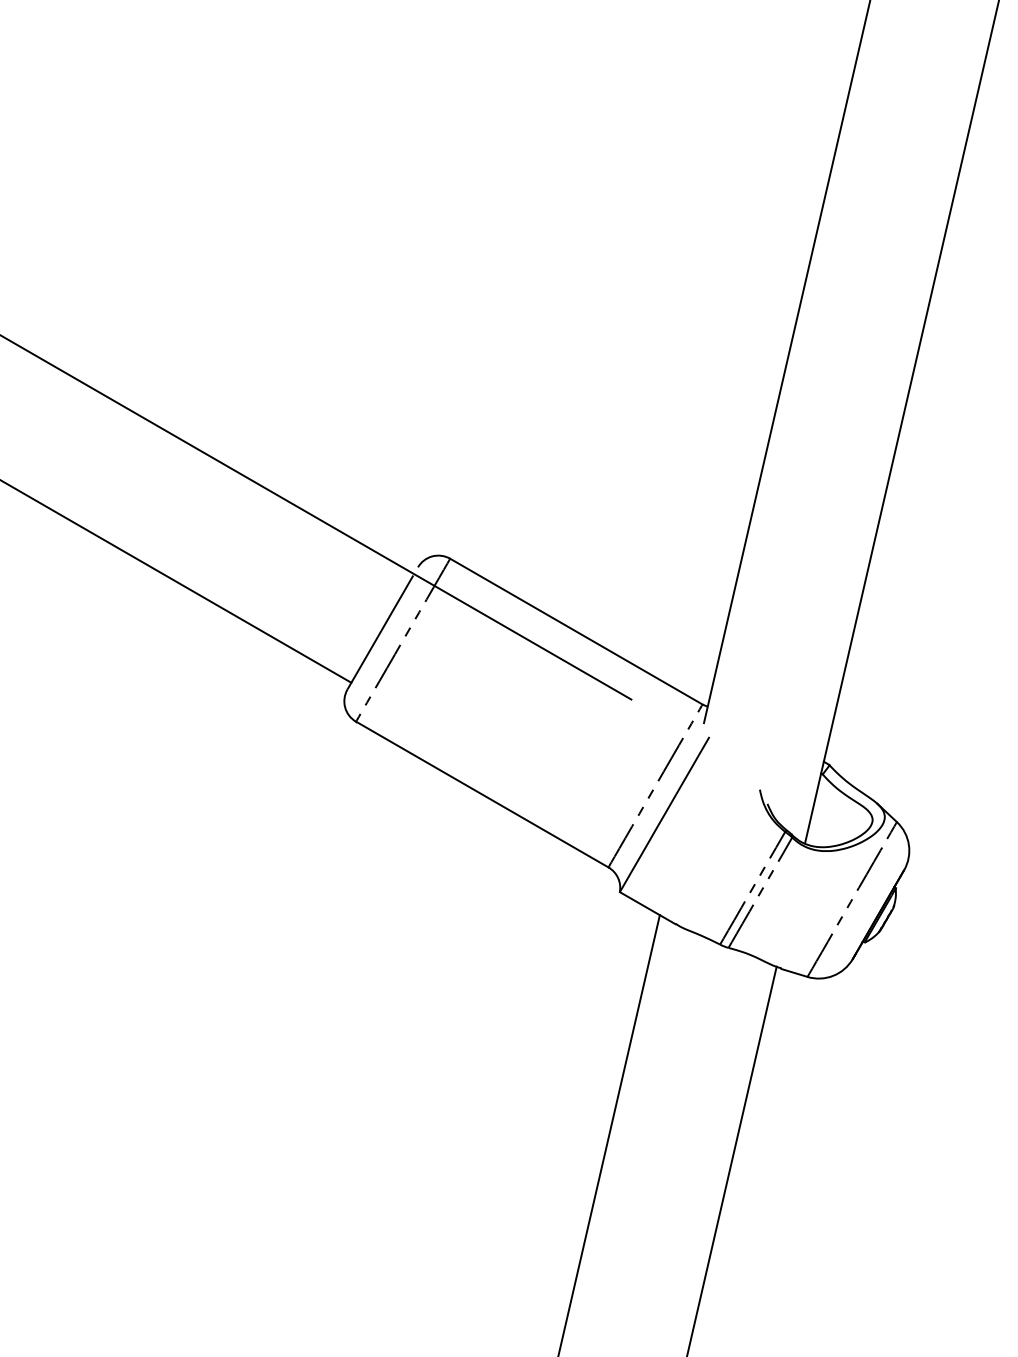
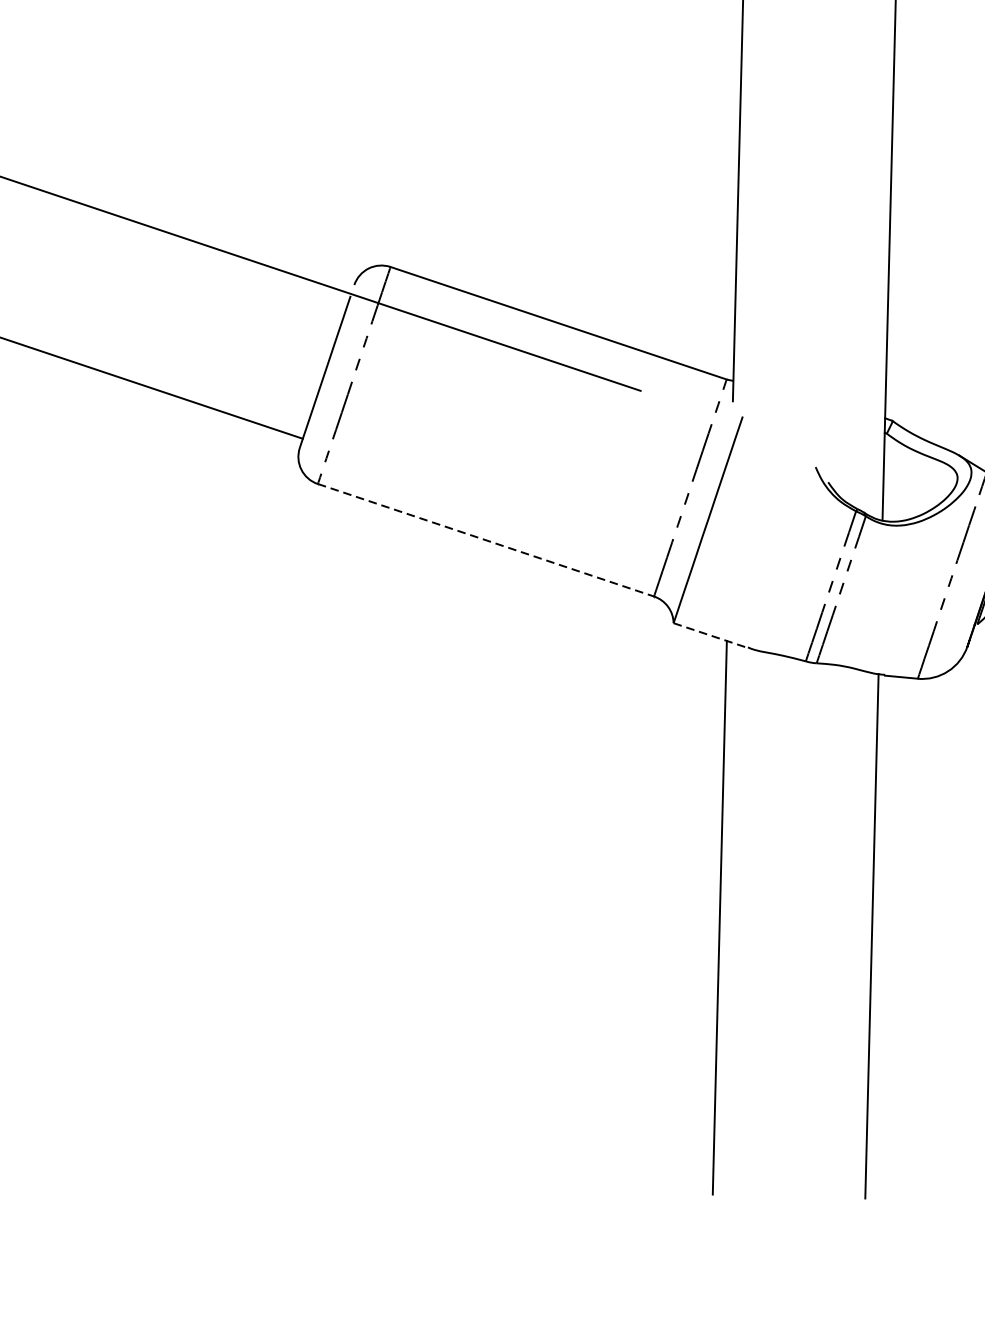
line: (482, 794) -> (486, 540), solid -> dashed
line: (648, 908) -> (711, 635), solid -> dashed

